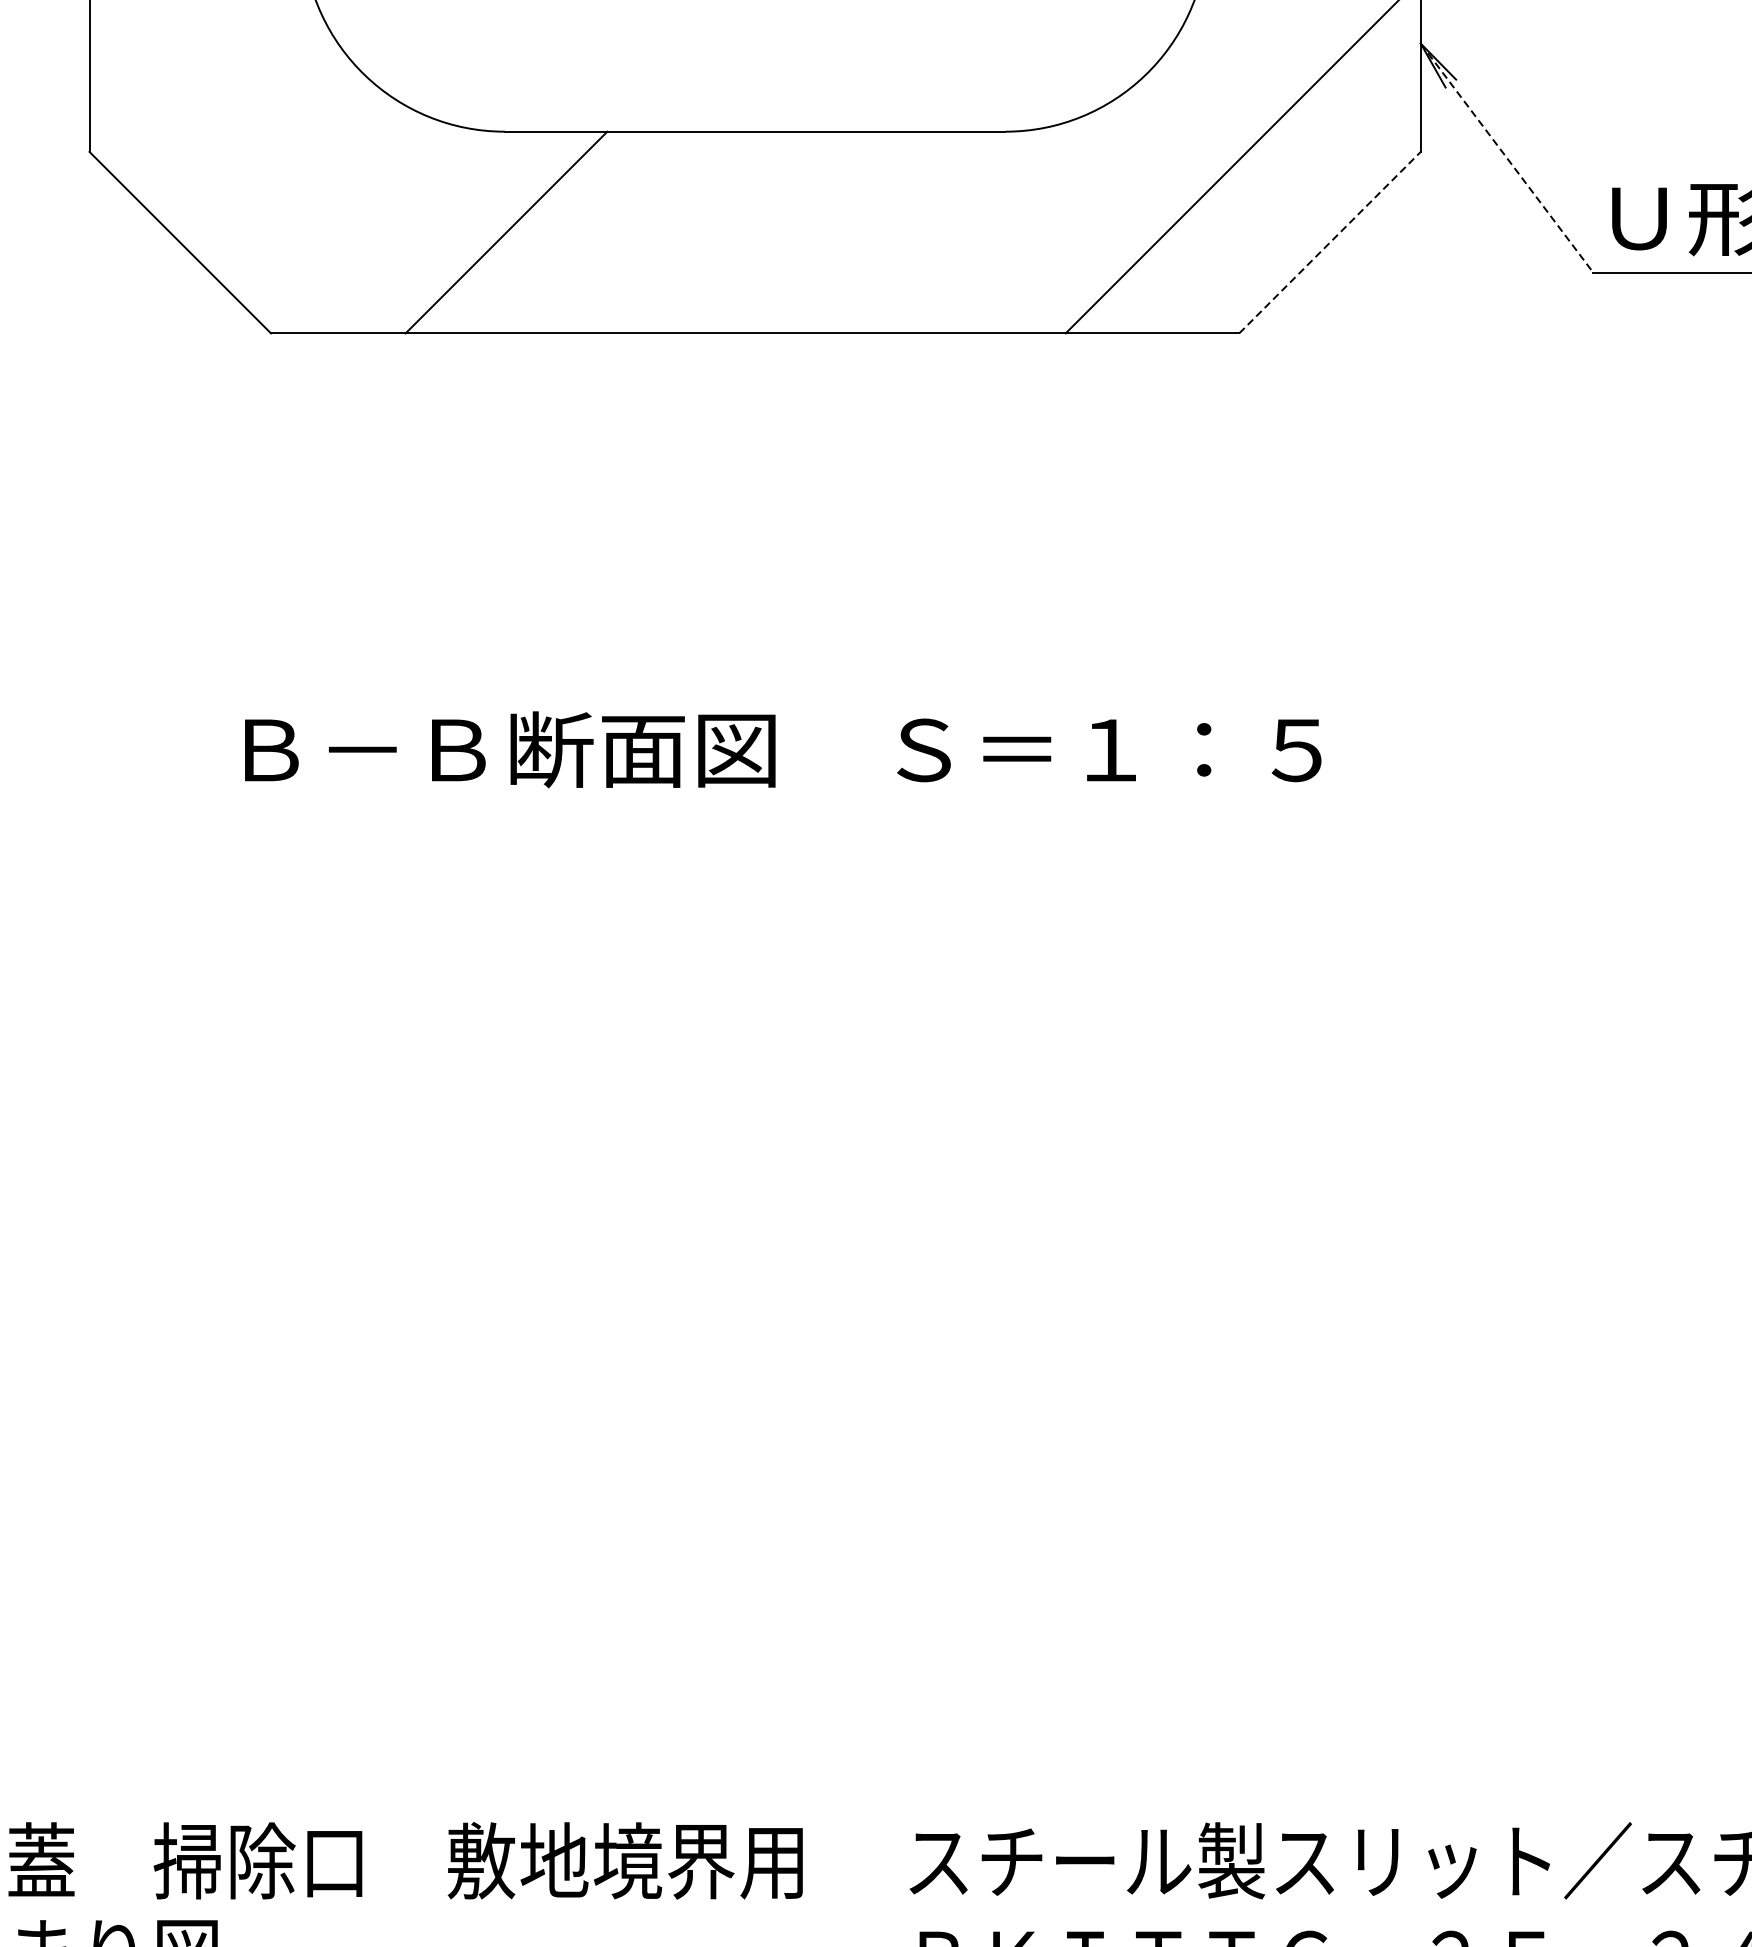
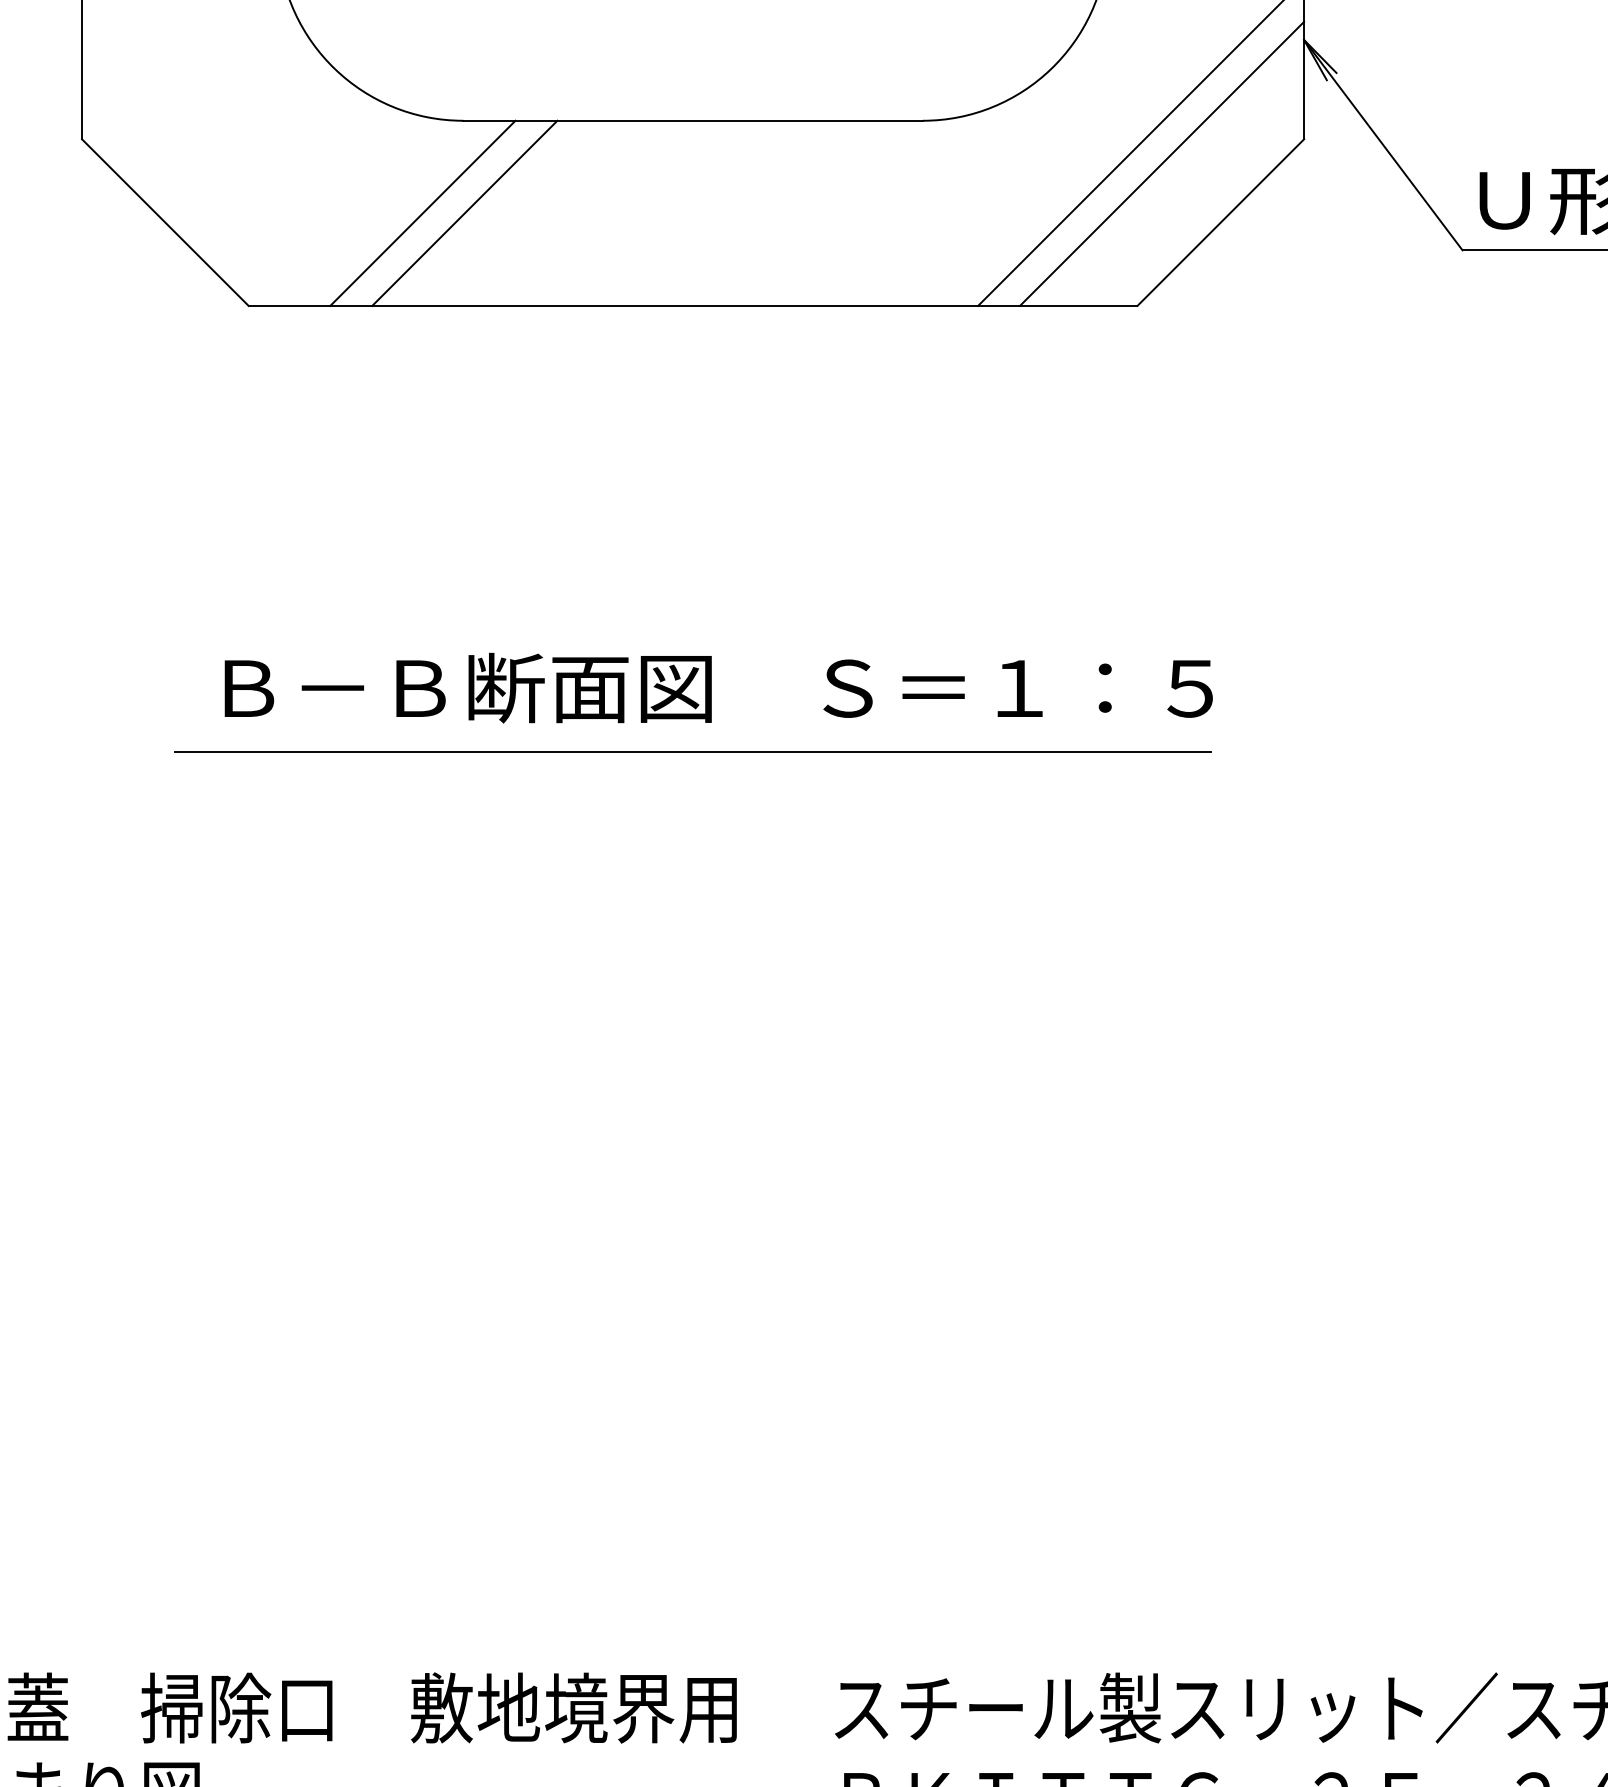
line: (1507, 158) -> (1383, 145), dashed -> solid
line: (1265, 178) -> (1161, 163), added
line: (460, 231) -> (422, 212), added
line: (1329, 242) -> (1220, 222), dashed -> solid
line: (755, 819) -> (693, 752), added

